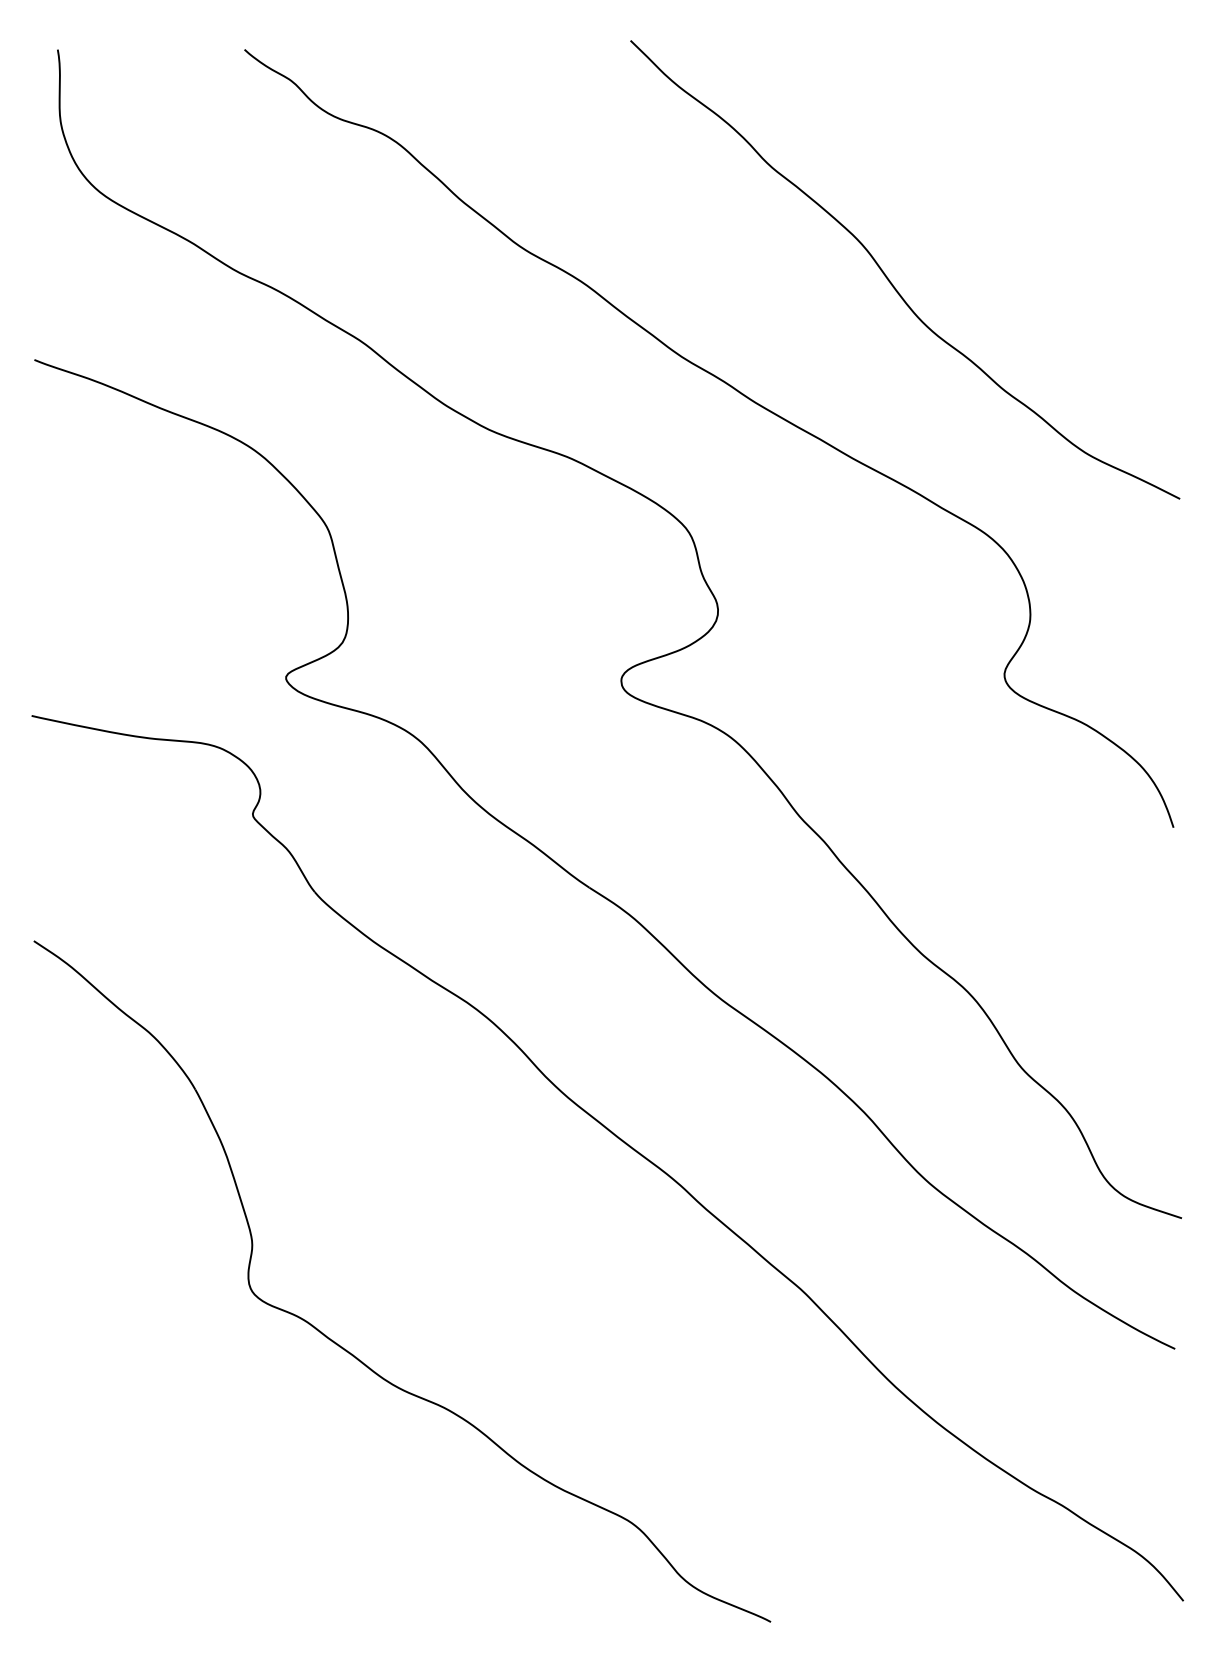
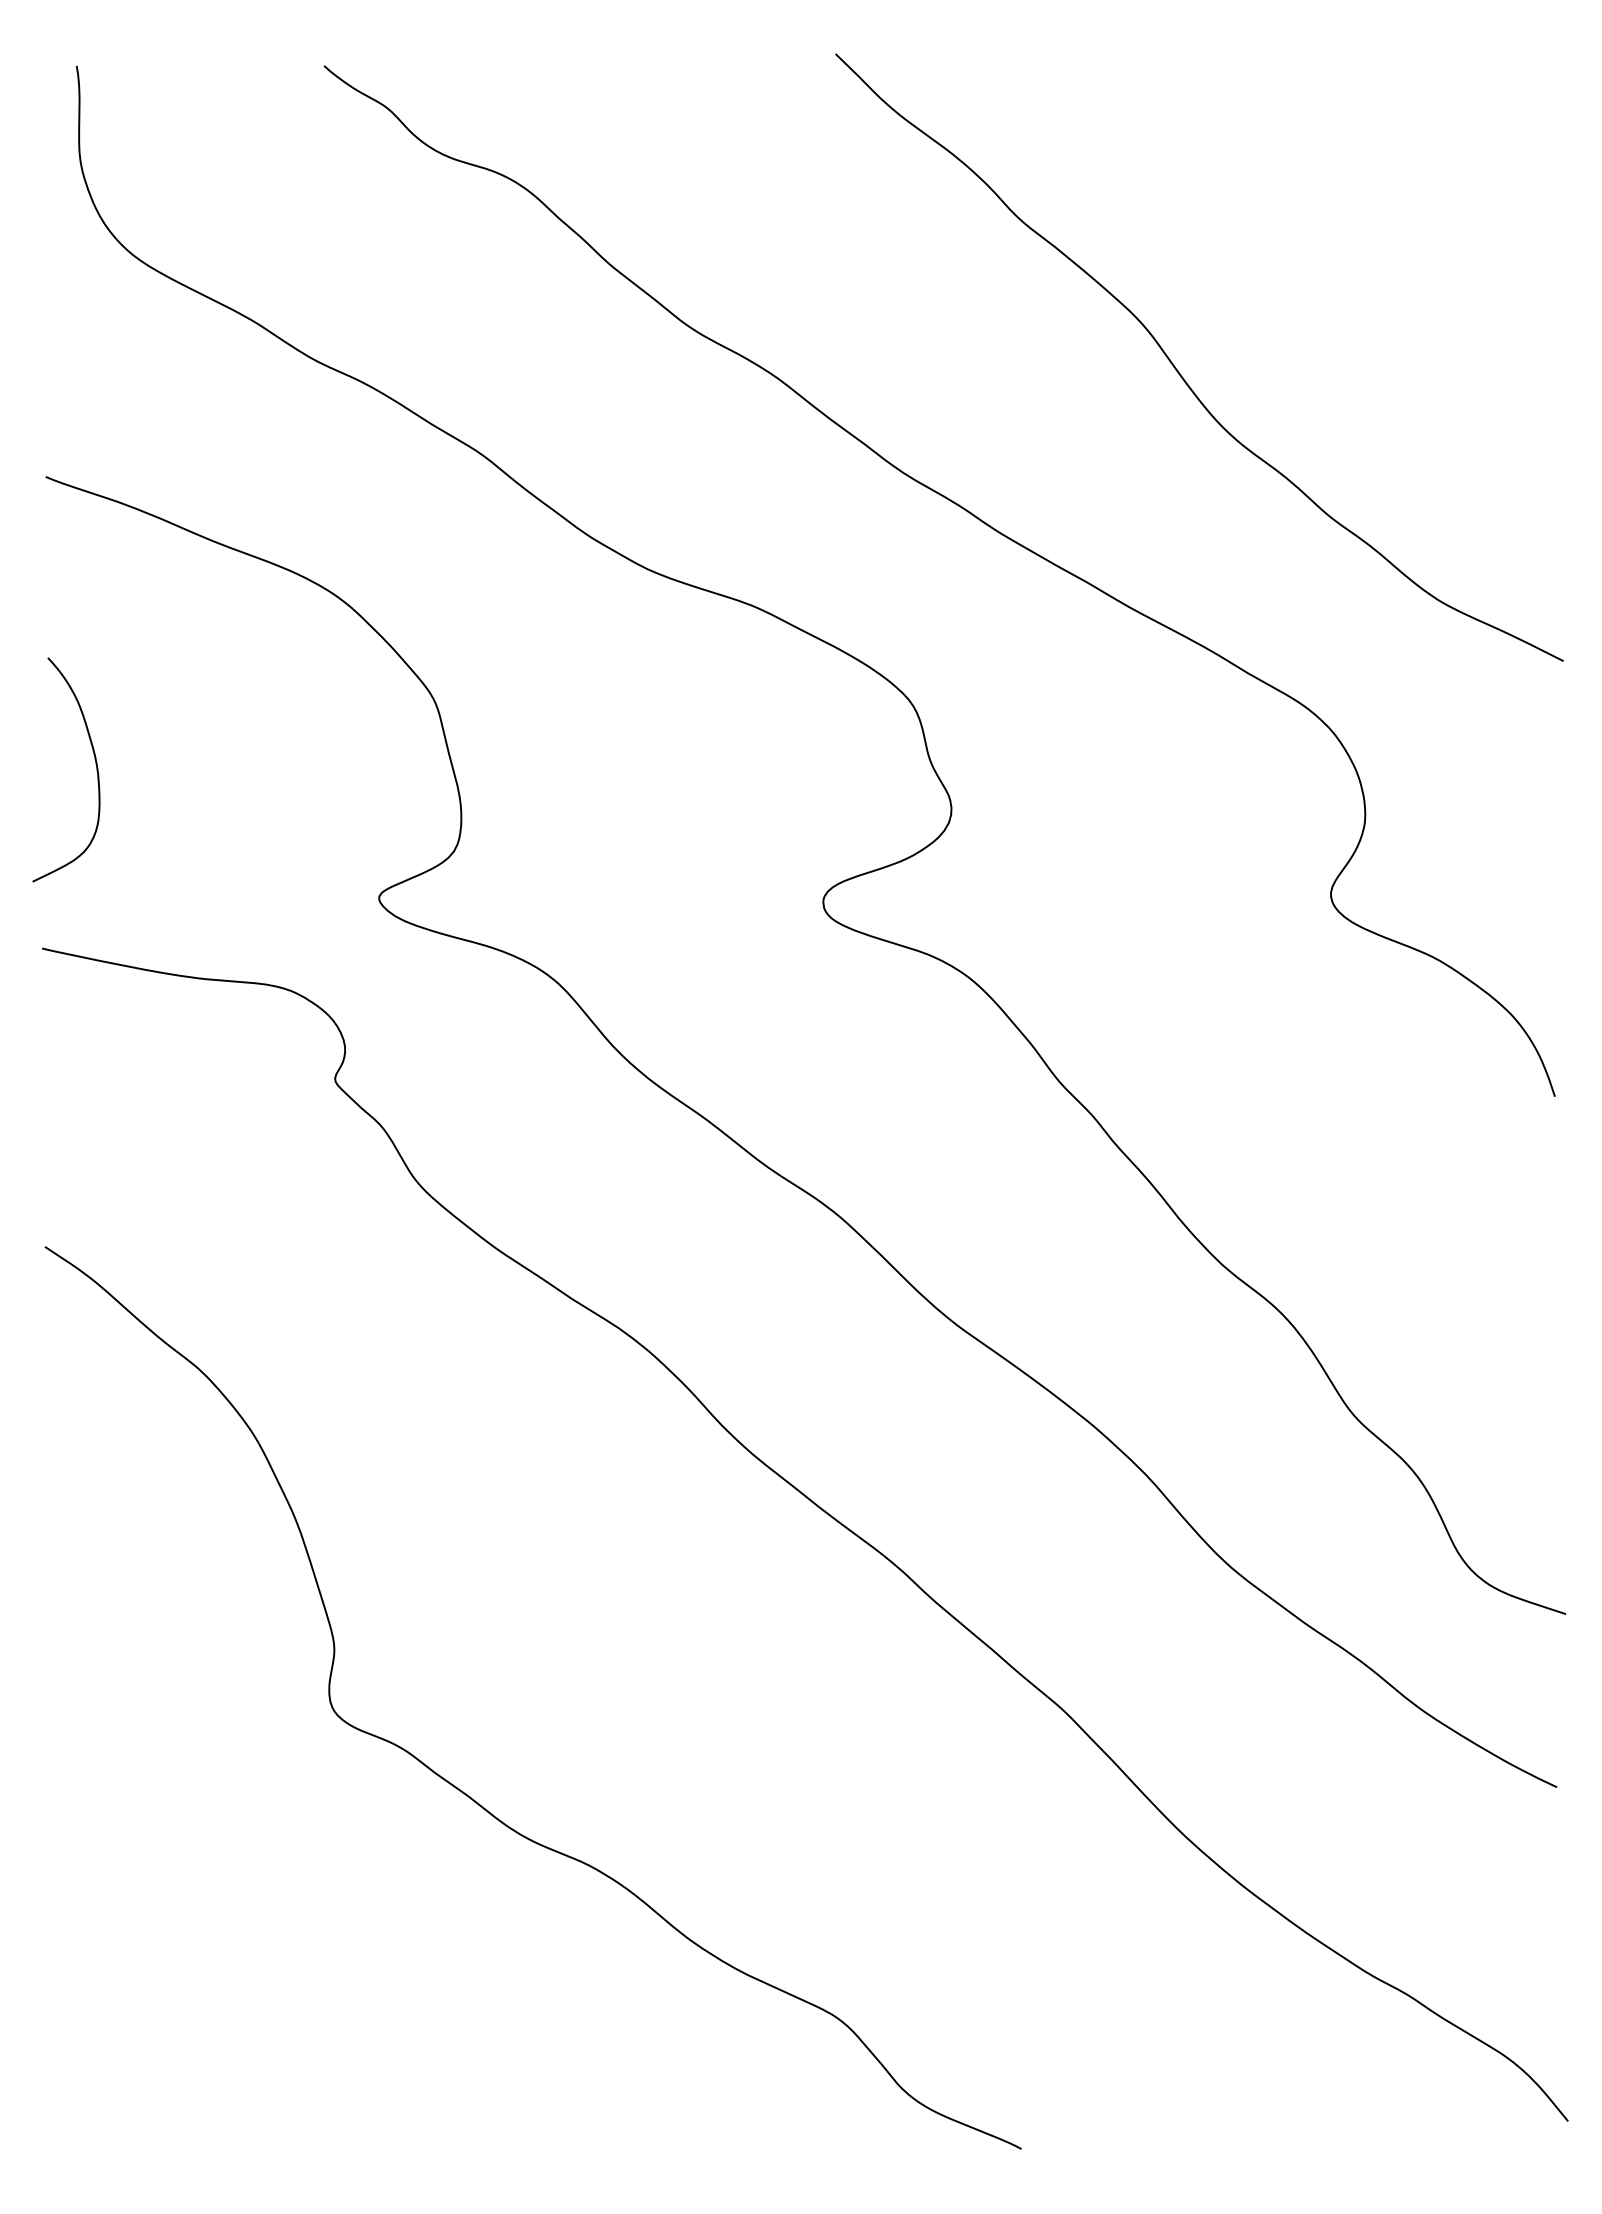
curve: (71, 576) -> (95, 764), added

